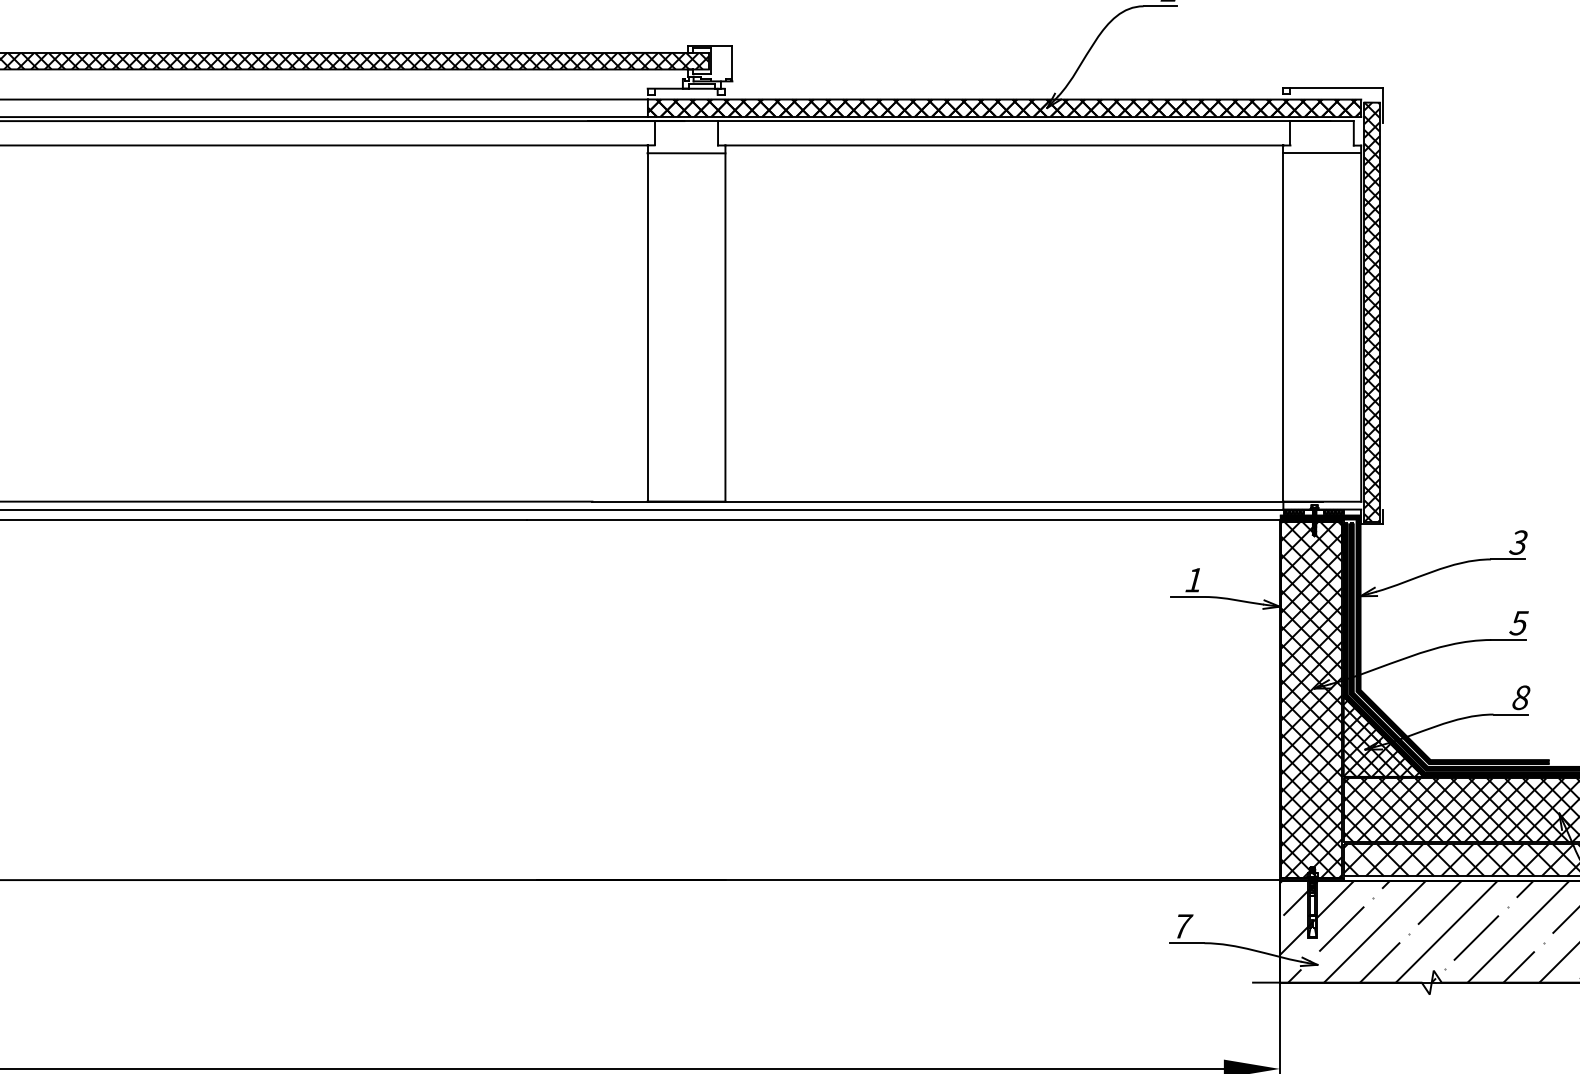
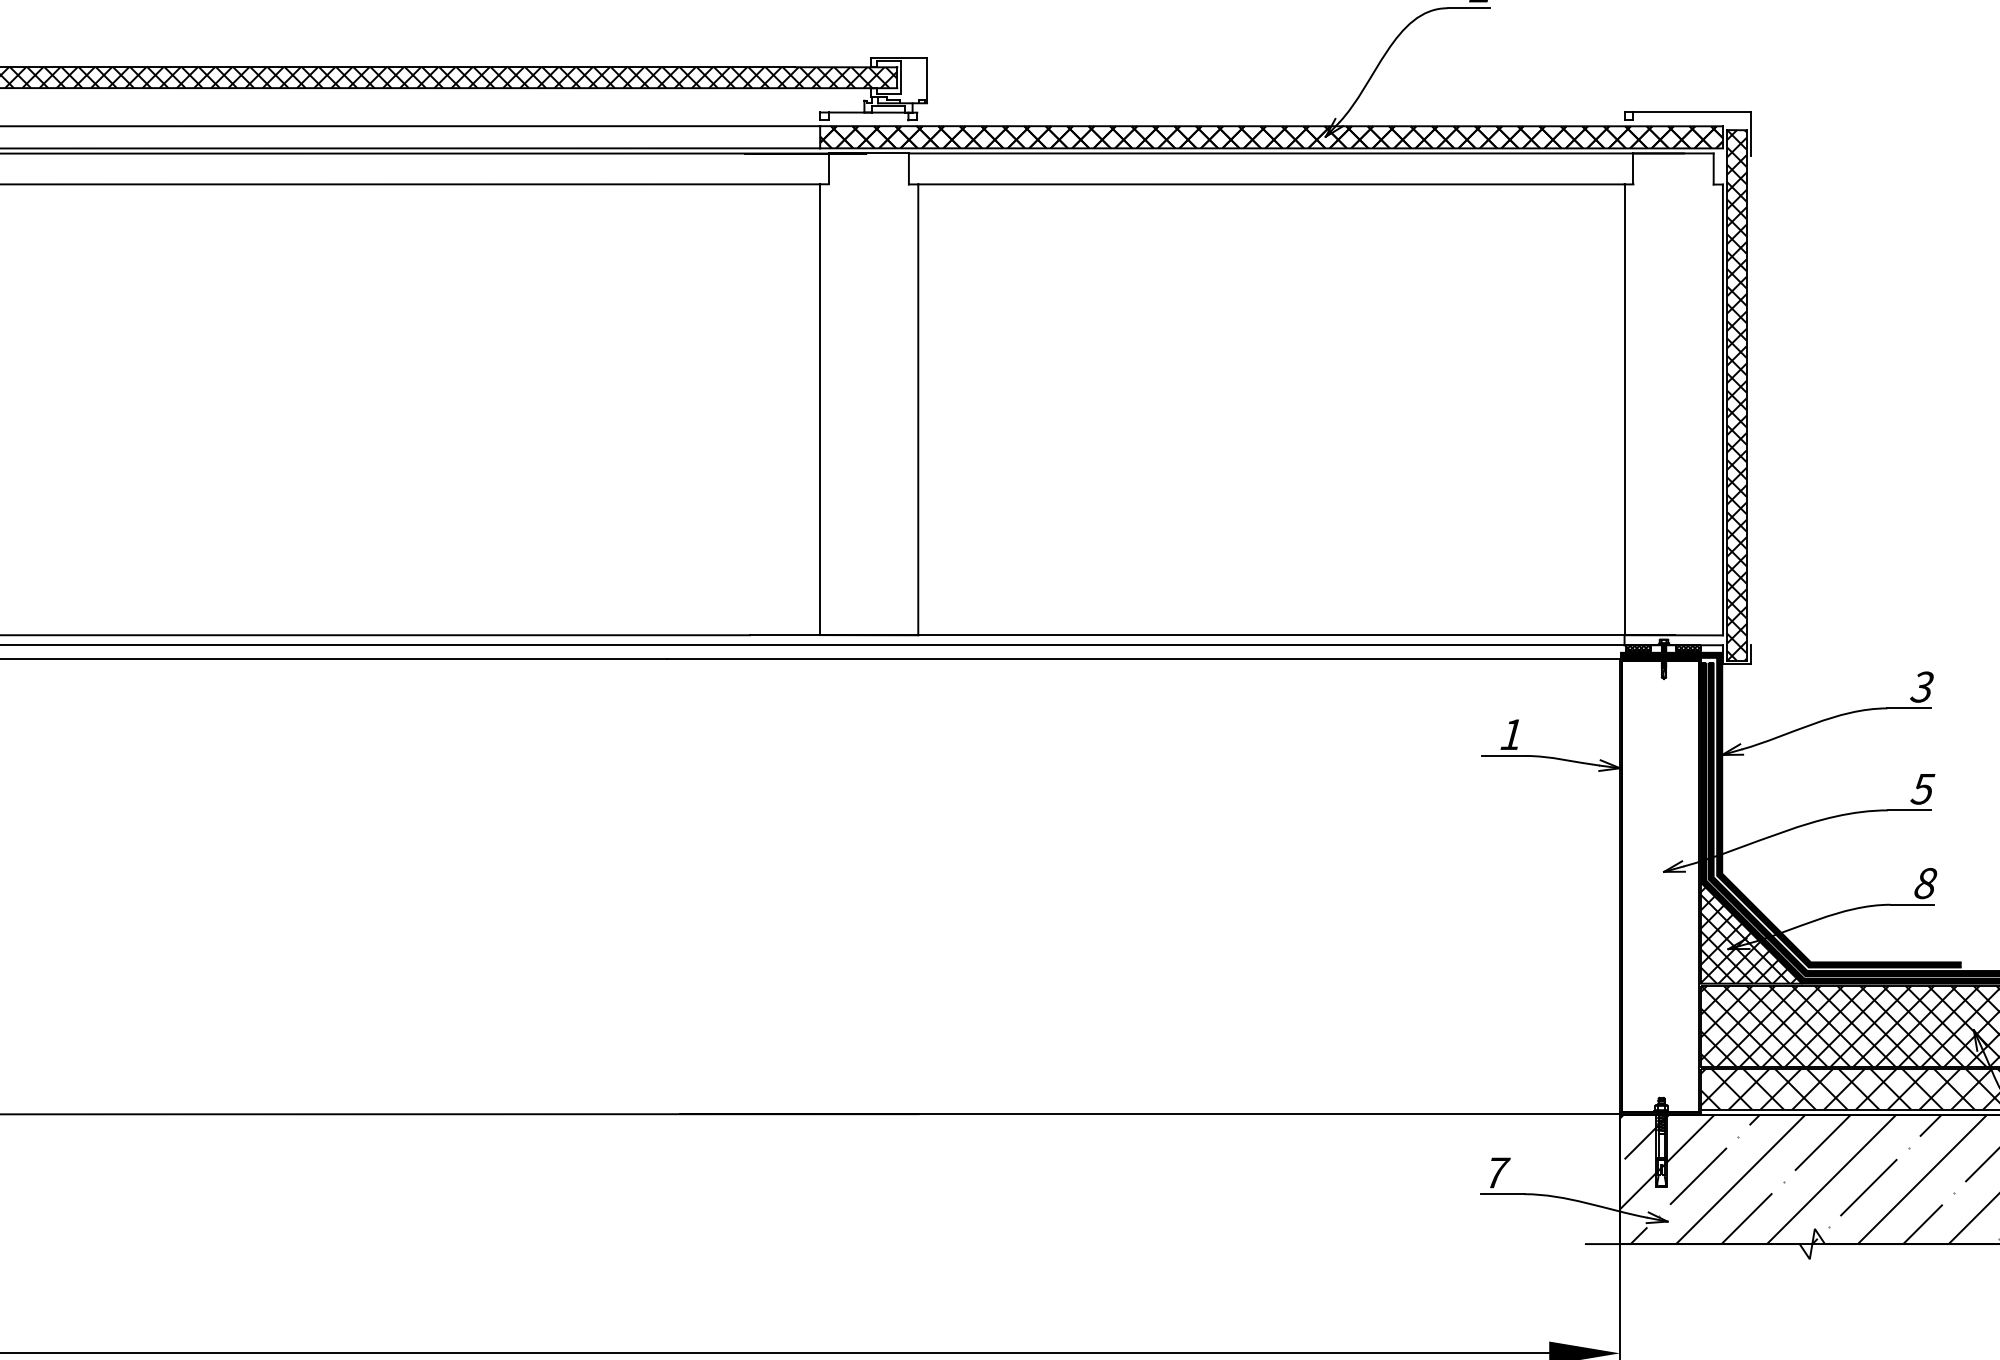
line: (686, 153) -> (868, 194), removed
line: (1322, 153) -> (1673, 194), removed
hatch: (1311, 700) -> (1660, 886), removed

